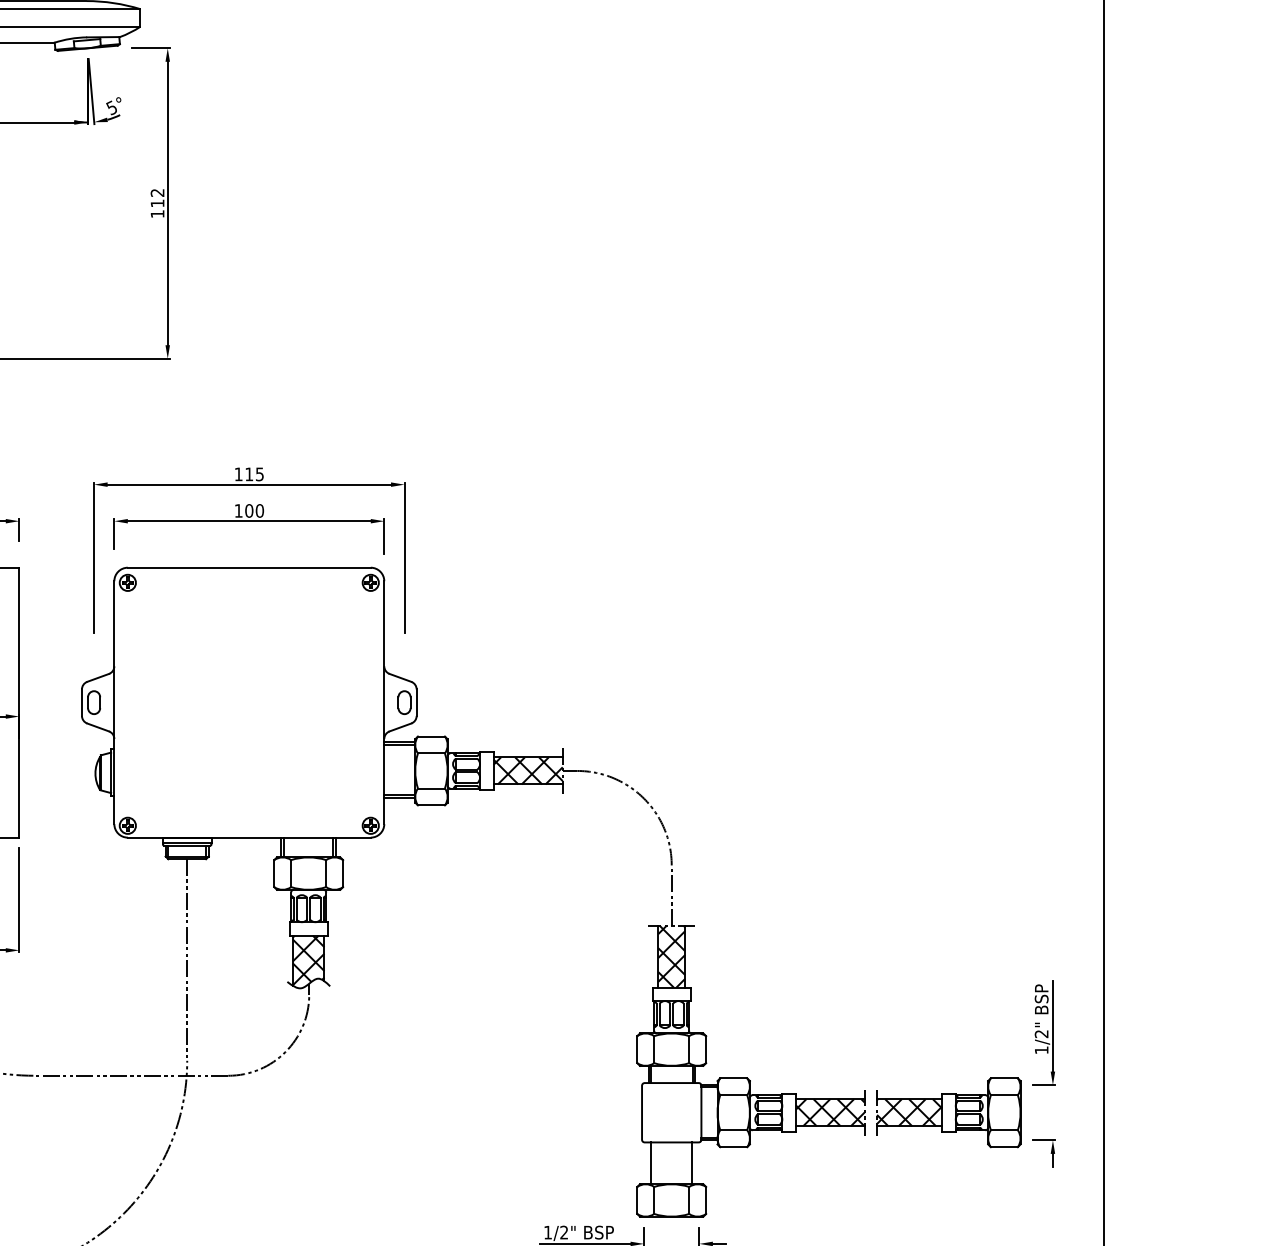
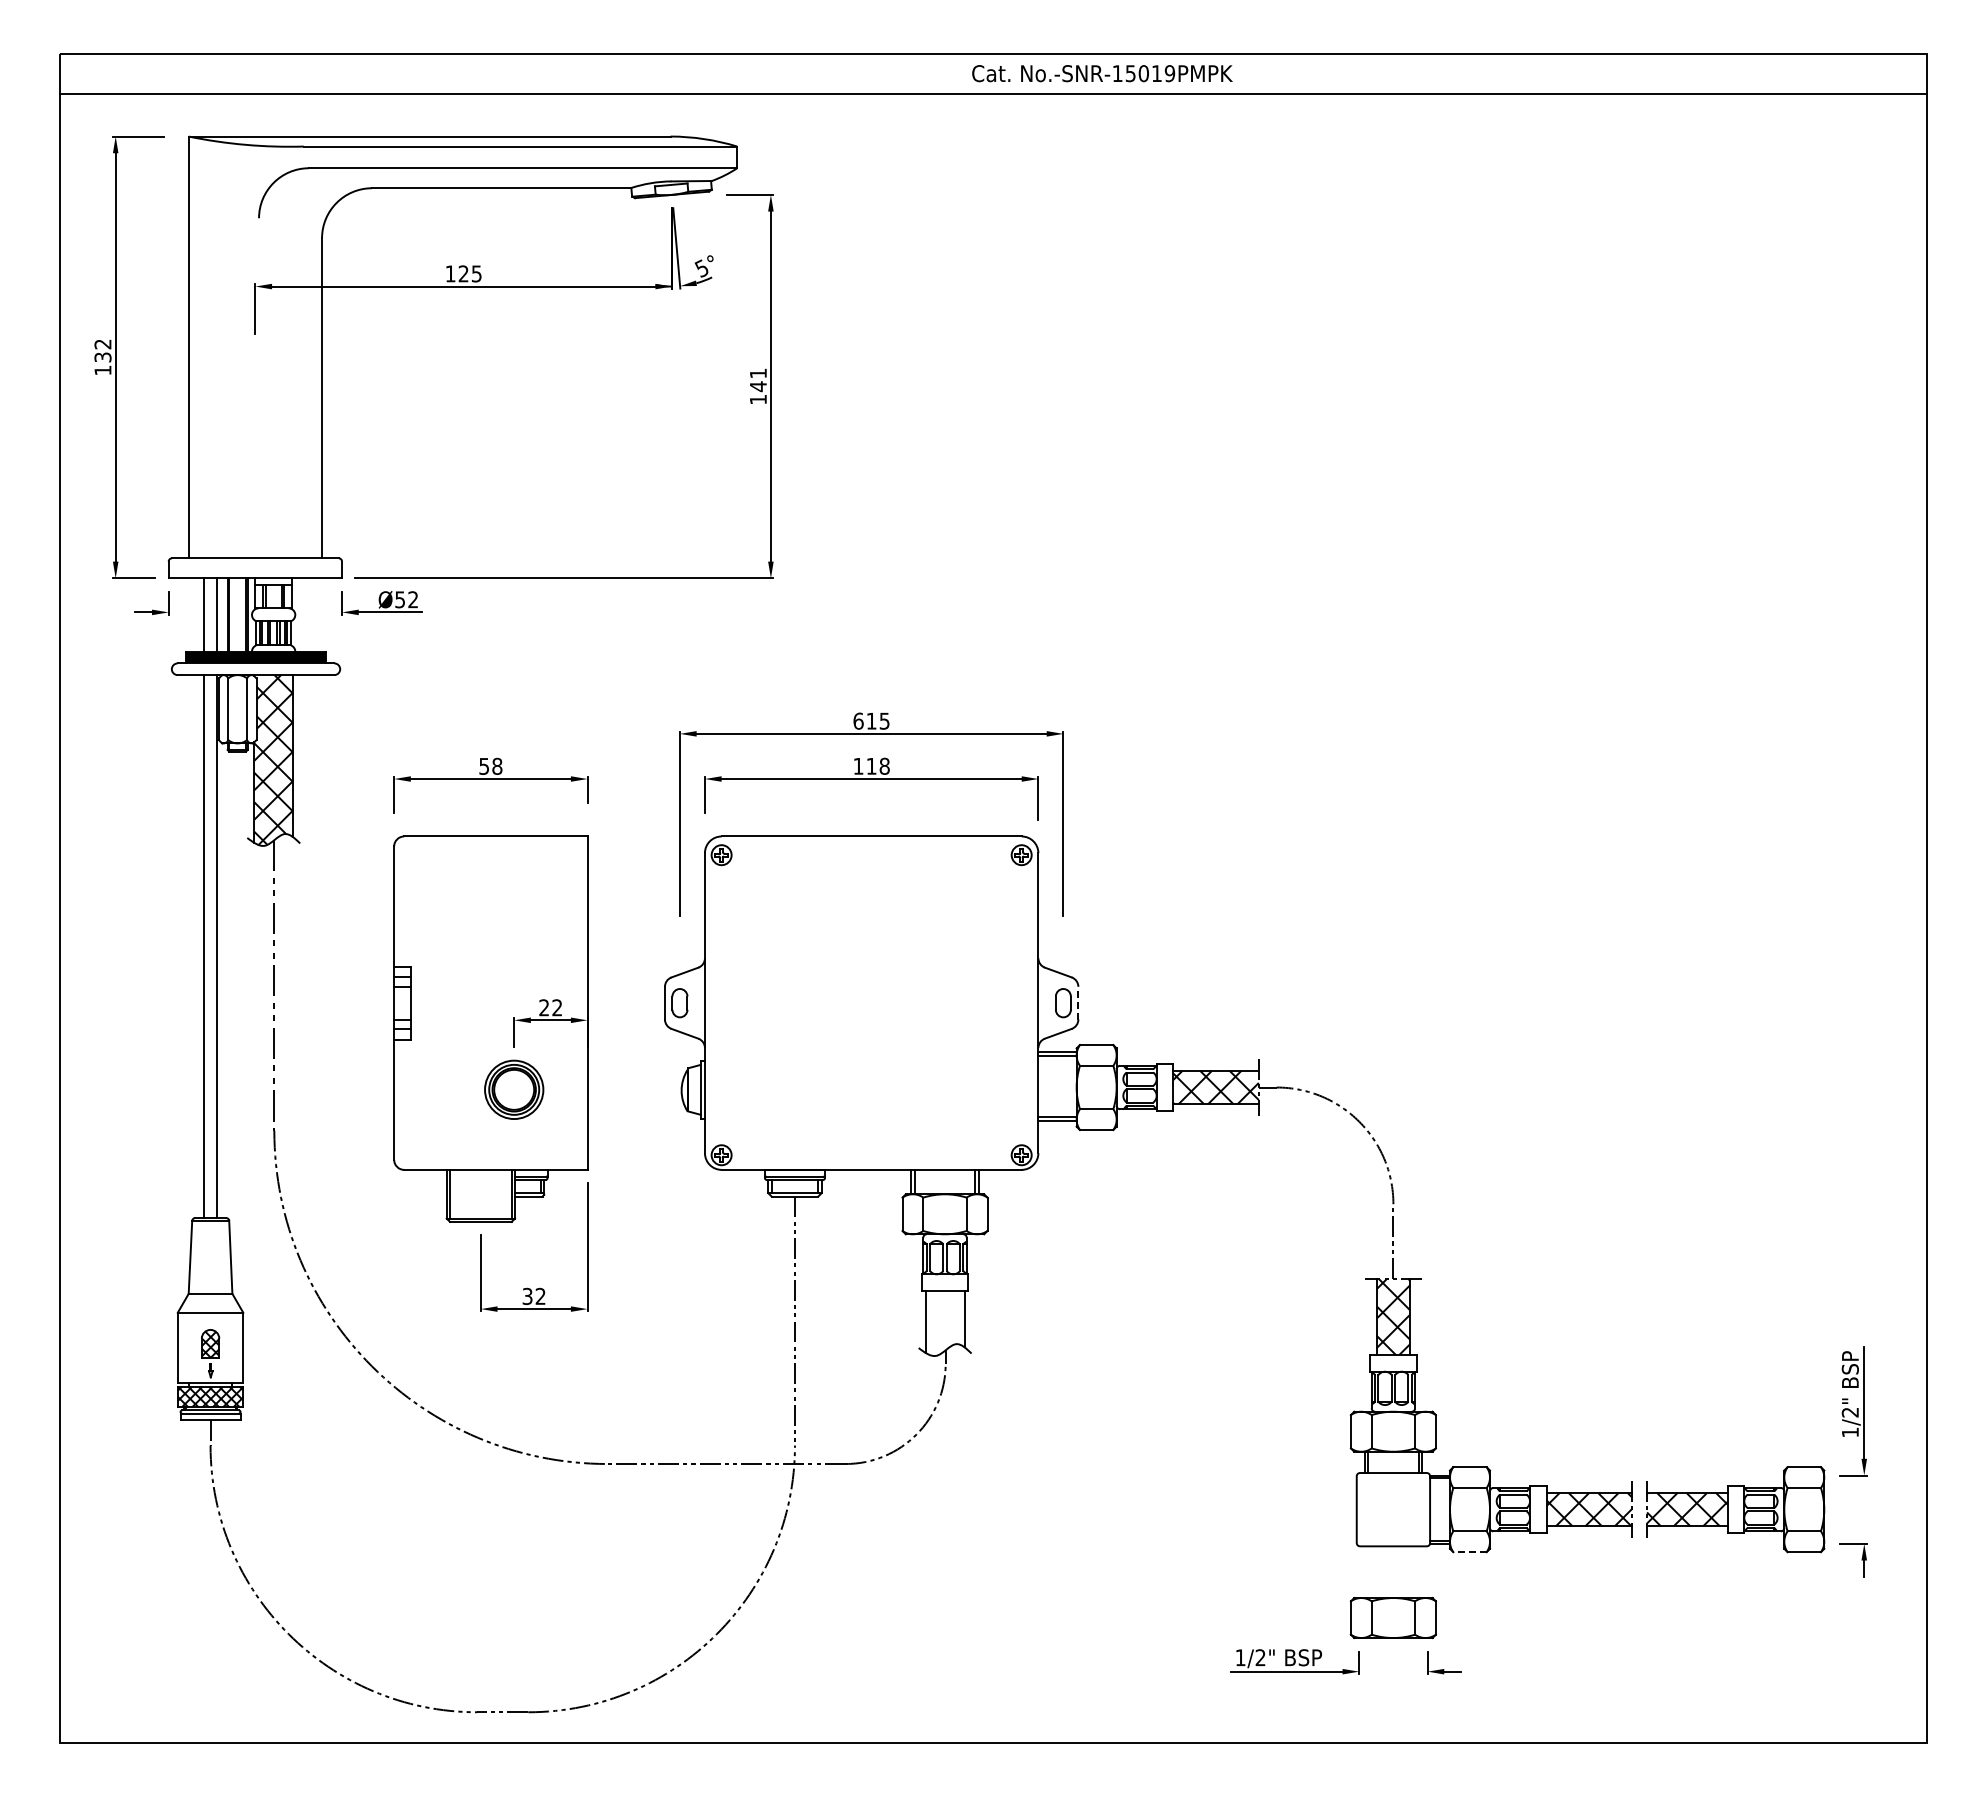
text: (156, 198) -> (757, 380), 112 -> 141
text: (238, 473) -> (858, 720), 115 -> 615
text: (254, 510) -> (877, 765), 100 -> 118
line: (416, 702) -> (1078, 1002), solid -> dashed
hatch: (308, 960) -> (944, 1321), removed
line: (734, 1147) -> (1470, 1552), solid -> dashed
line: (651, 1163) -> (1368, 1572), removed
line: (692, 1163) -> (1418, 1572), removed

